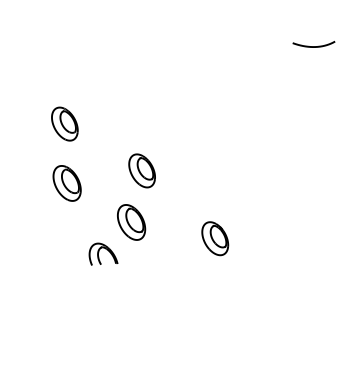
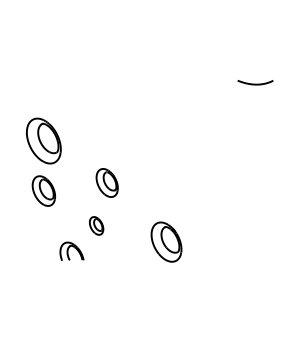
part: (64, 124) -> (43, 141), size x1.6
part: (131, 221) -> (96, 225), size x0.6
part: (214, 239) -> (165, 242), size x1.4

